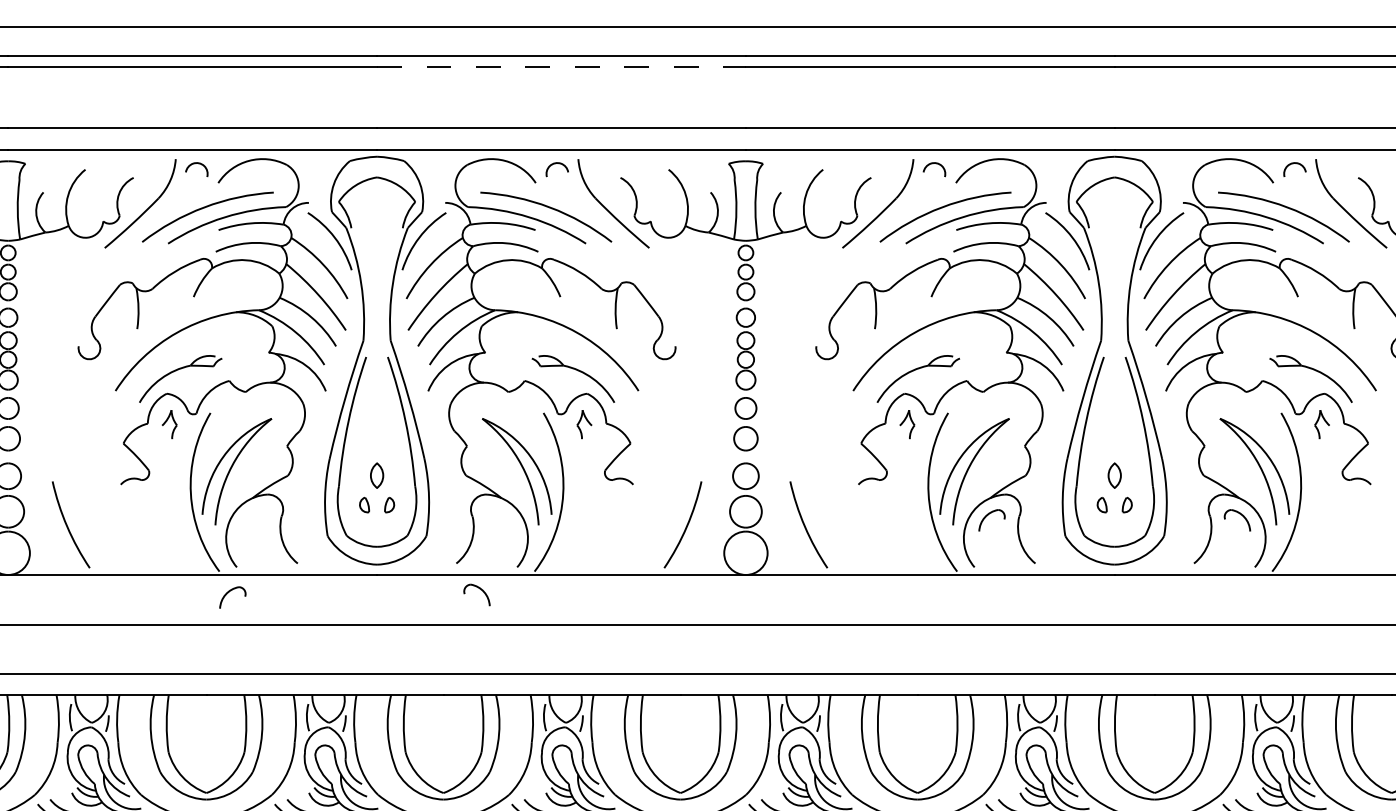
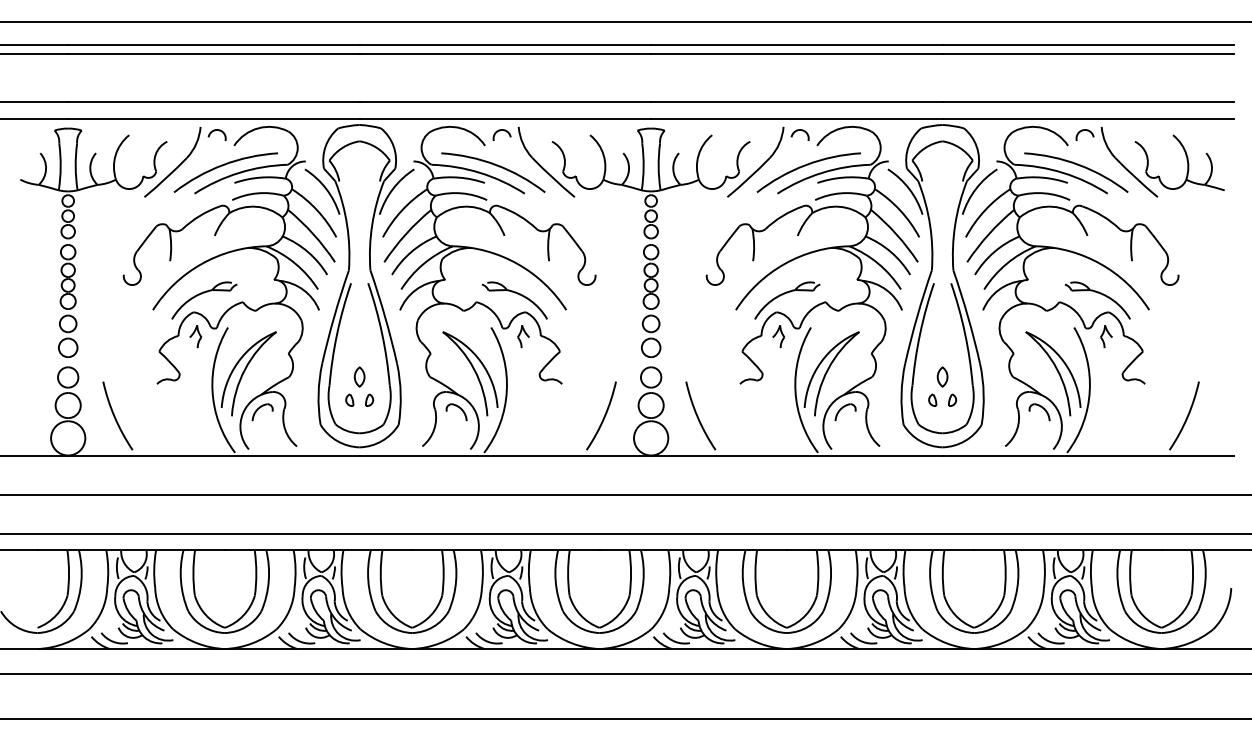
line: (561, 66) -> (505, 53), dashed -> solid
part: (476, 595) -> (456, 412), moved
part: (232, 597) -> (262, 412), moved

